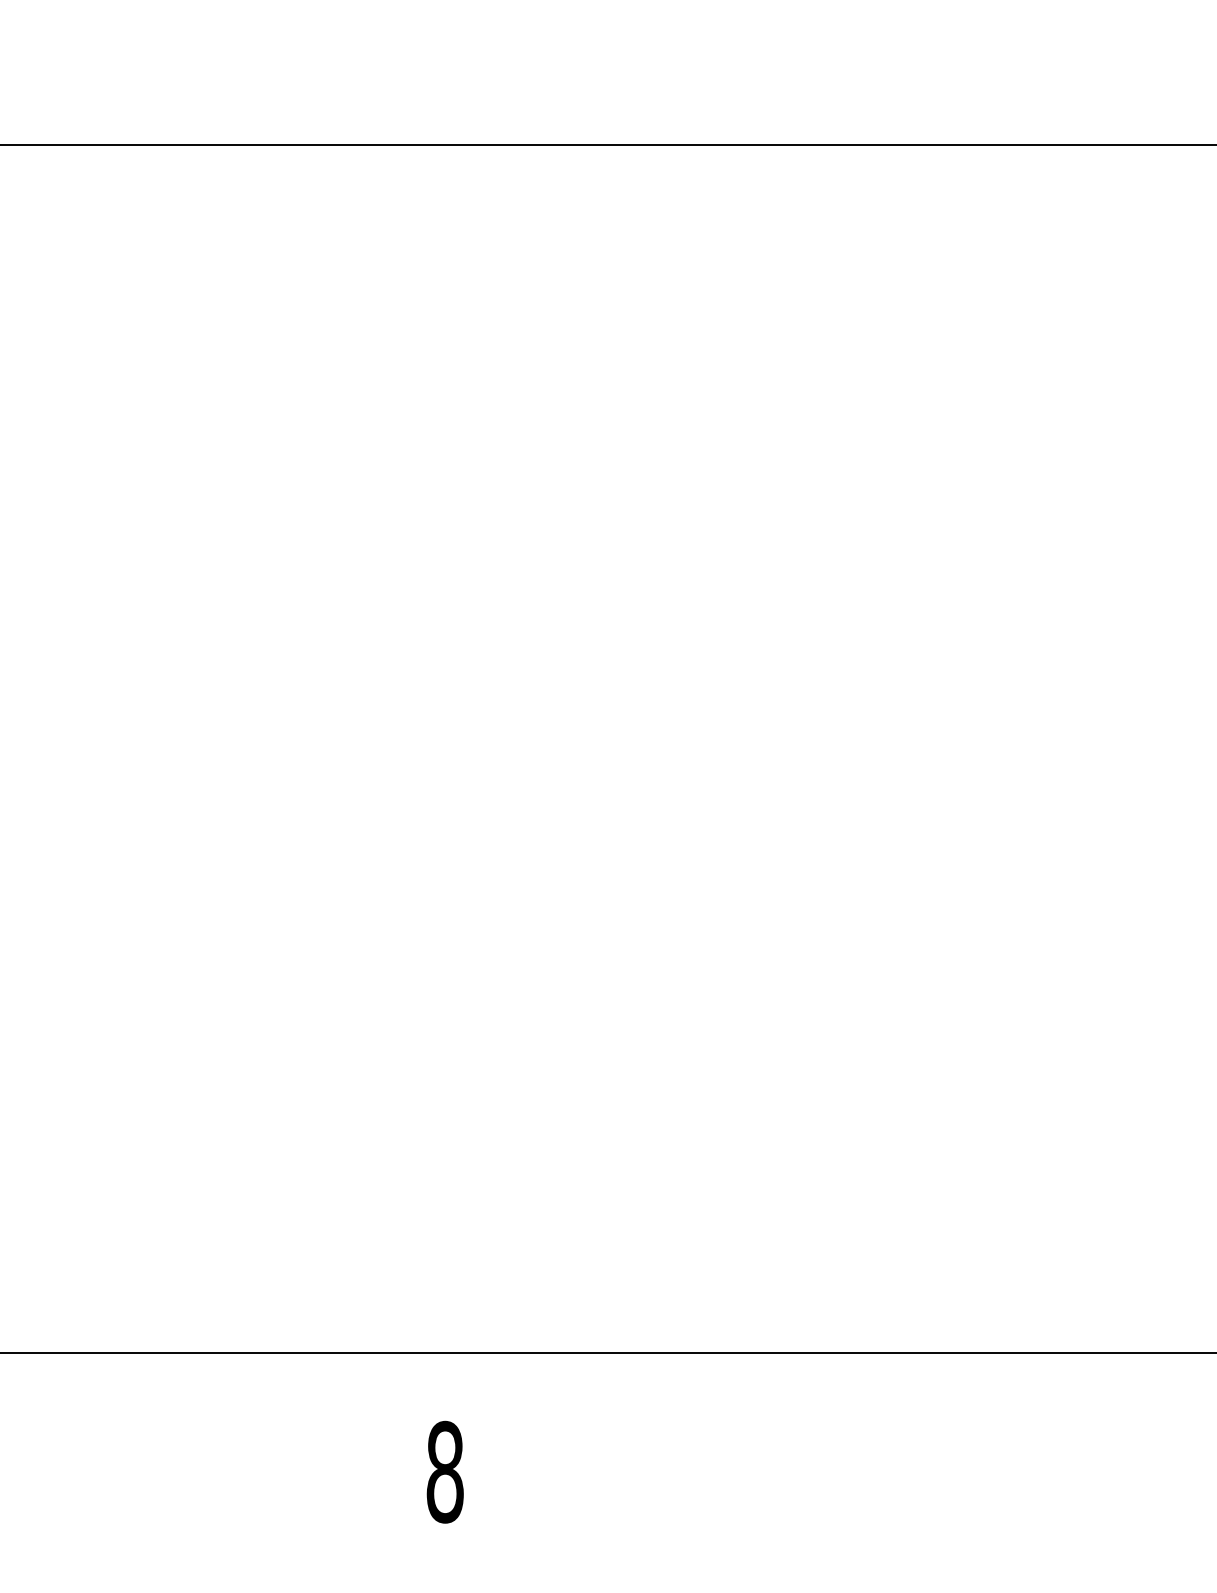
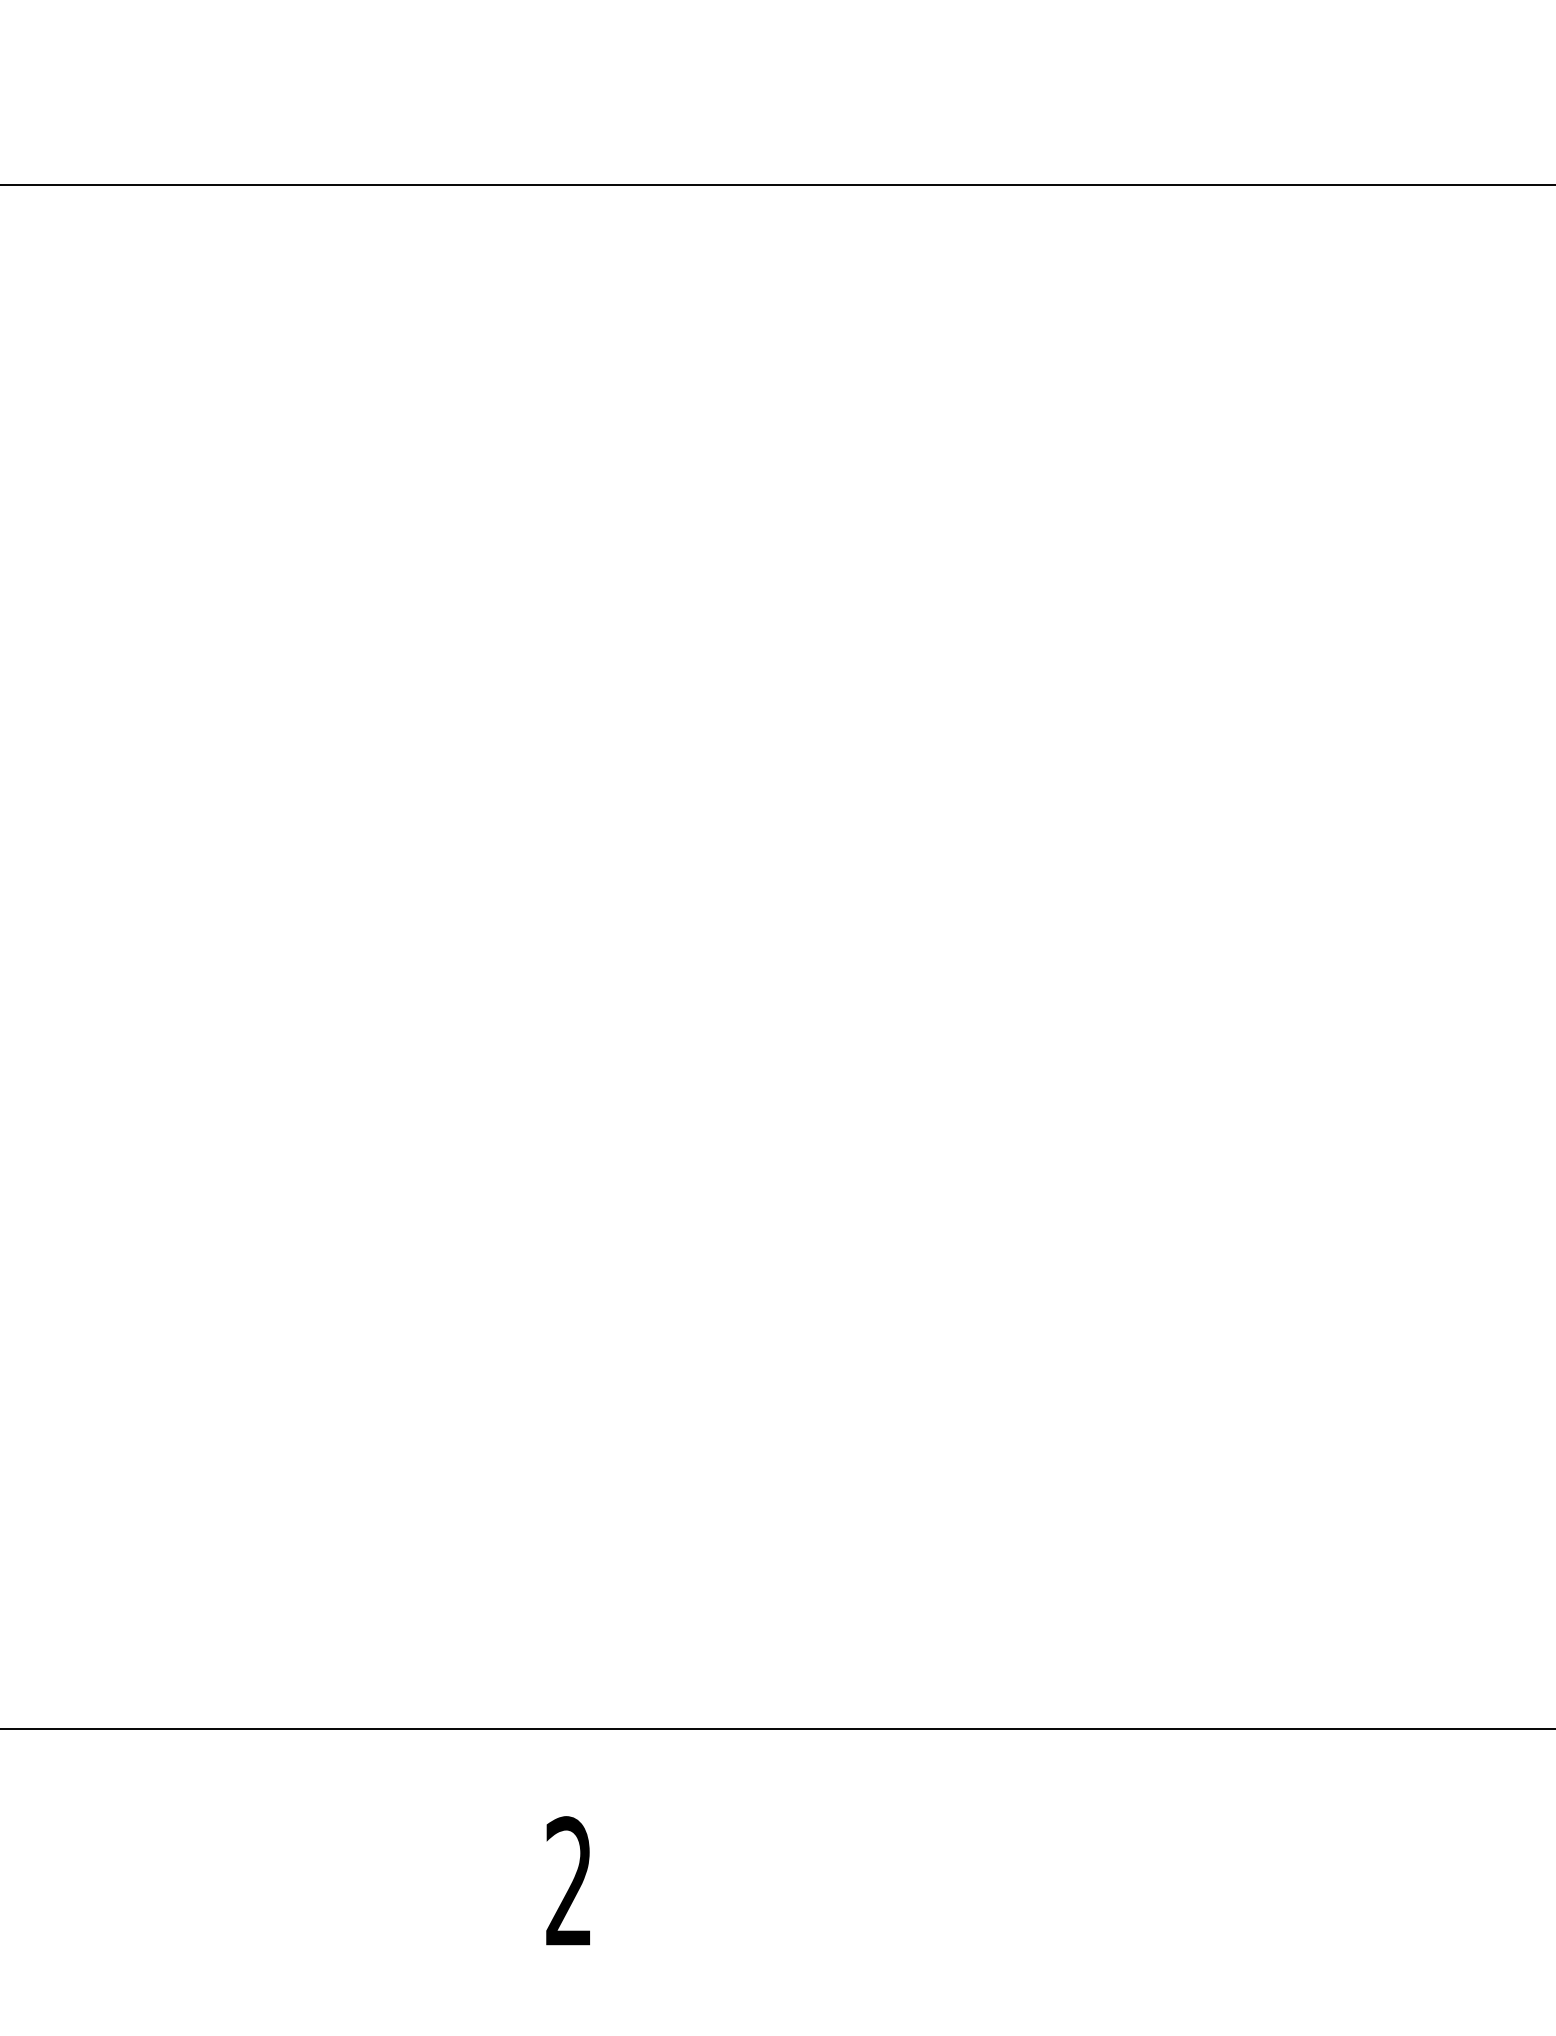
text: (445, 1472) -> (569, 1881), 8 -> 2

